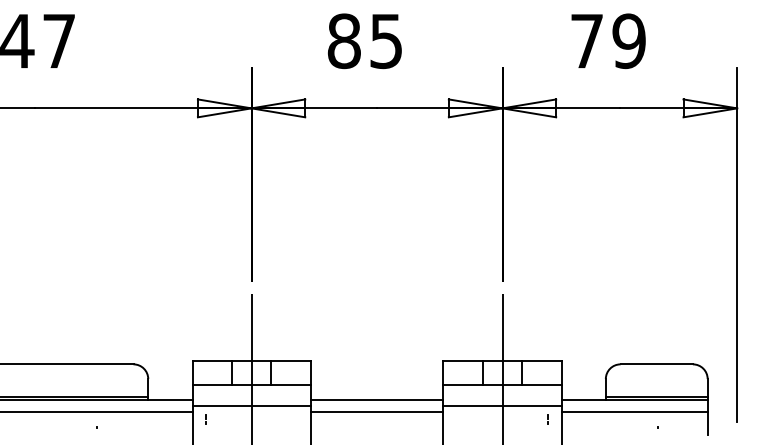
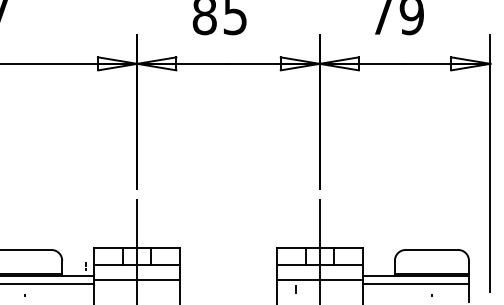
line: (376, 399) -> (228, 275), removed
line: (376, 411) -> (228, 284), removed
part: (205, 419) -> (85, 266), moved
part: (547, 419) -> (295, 290), moved

